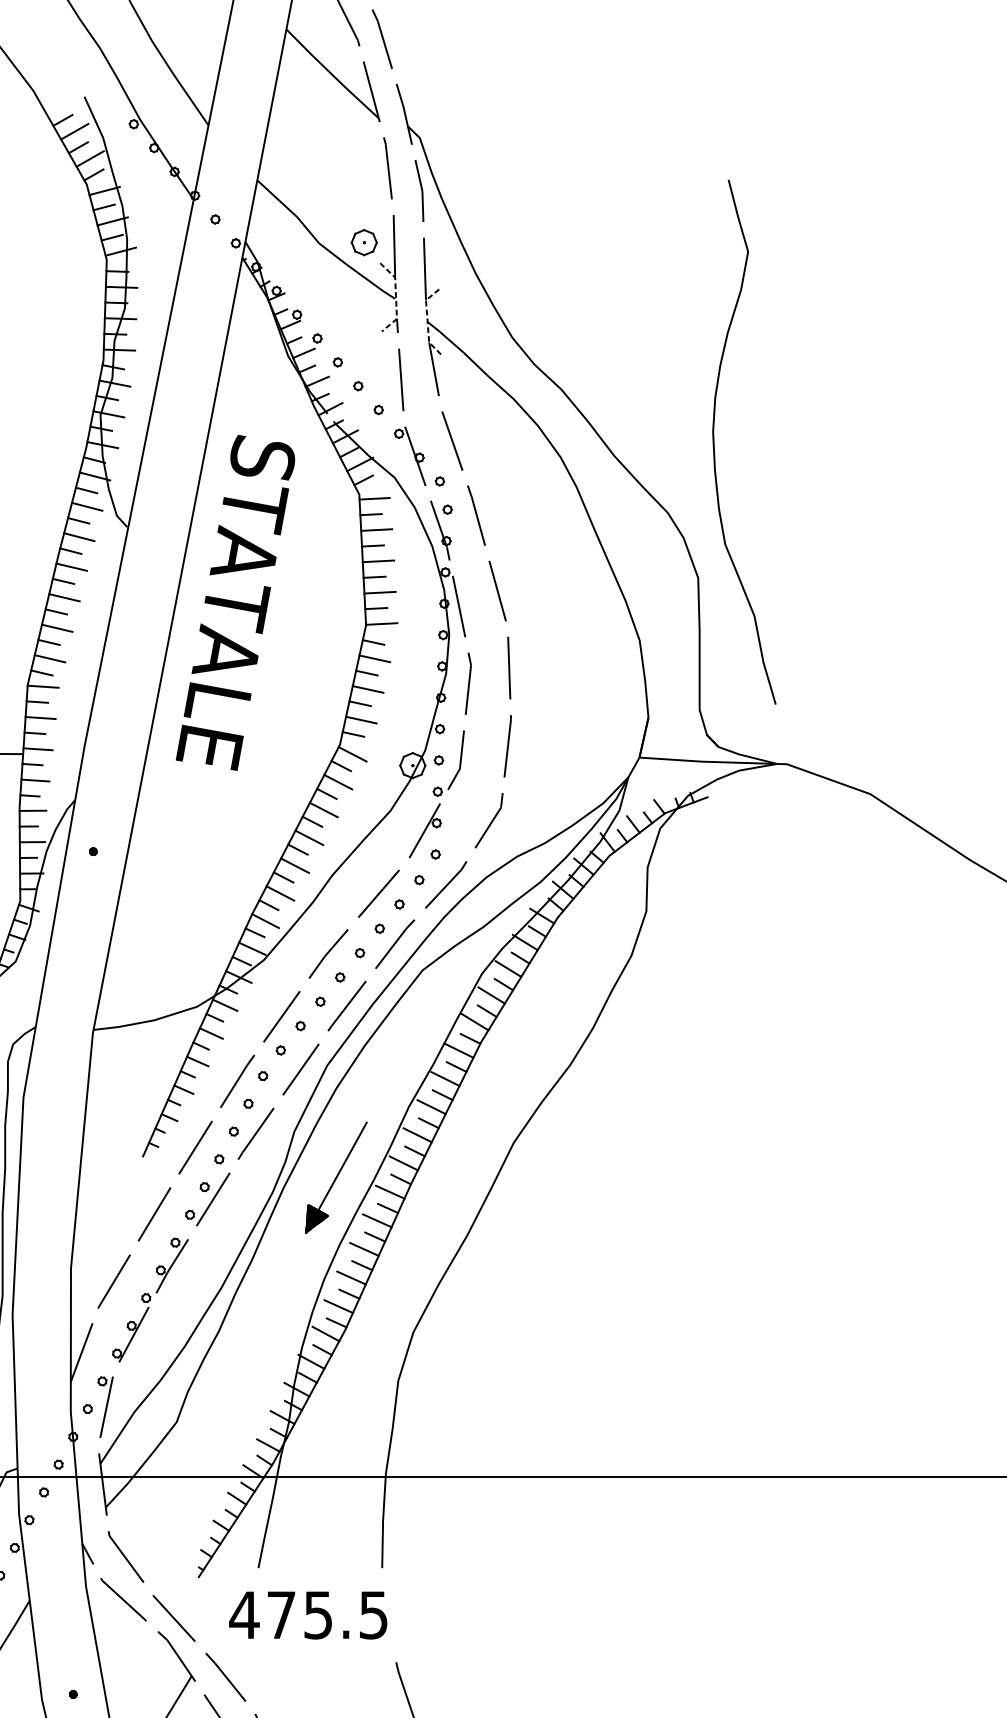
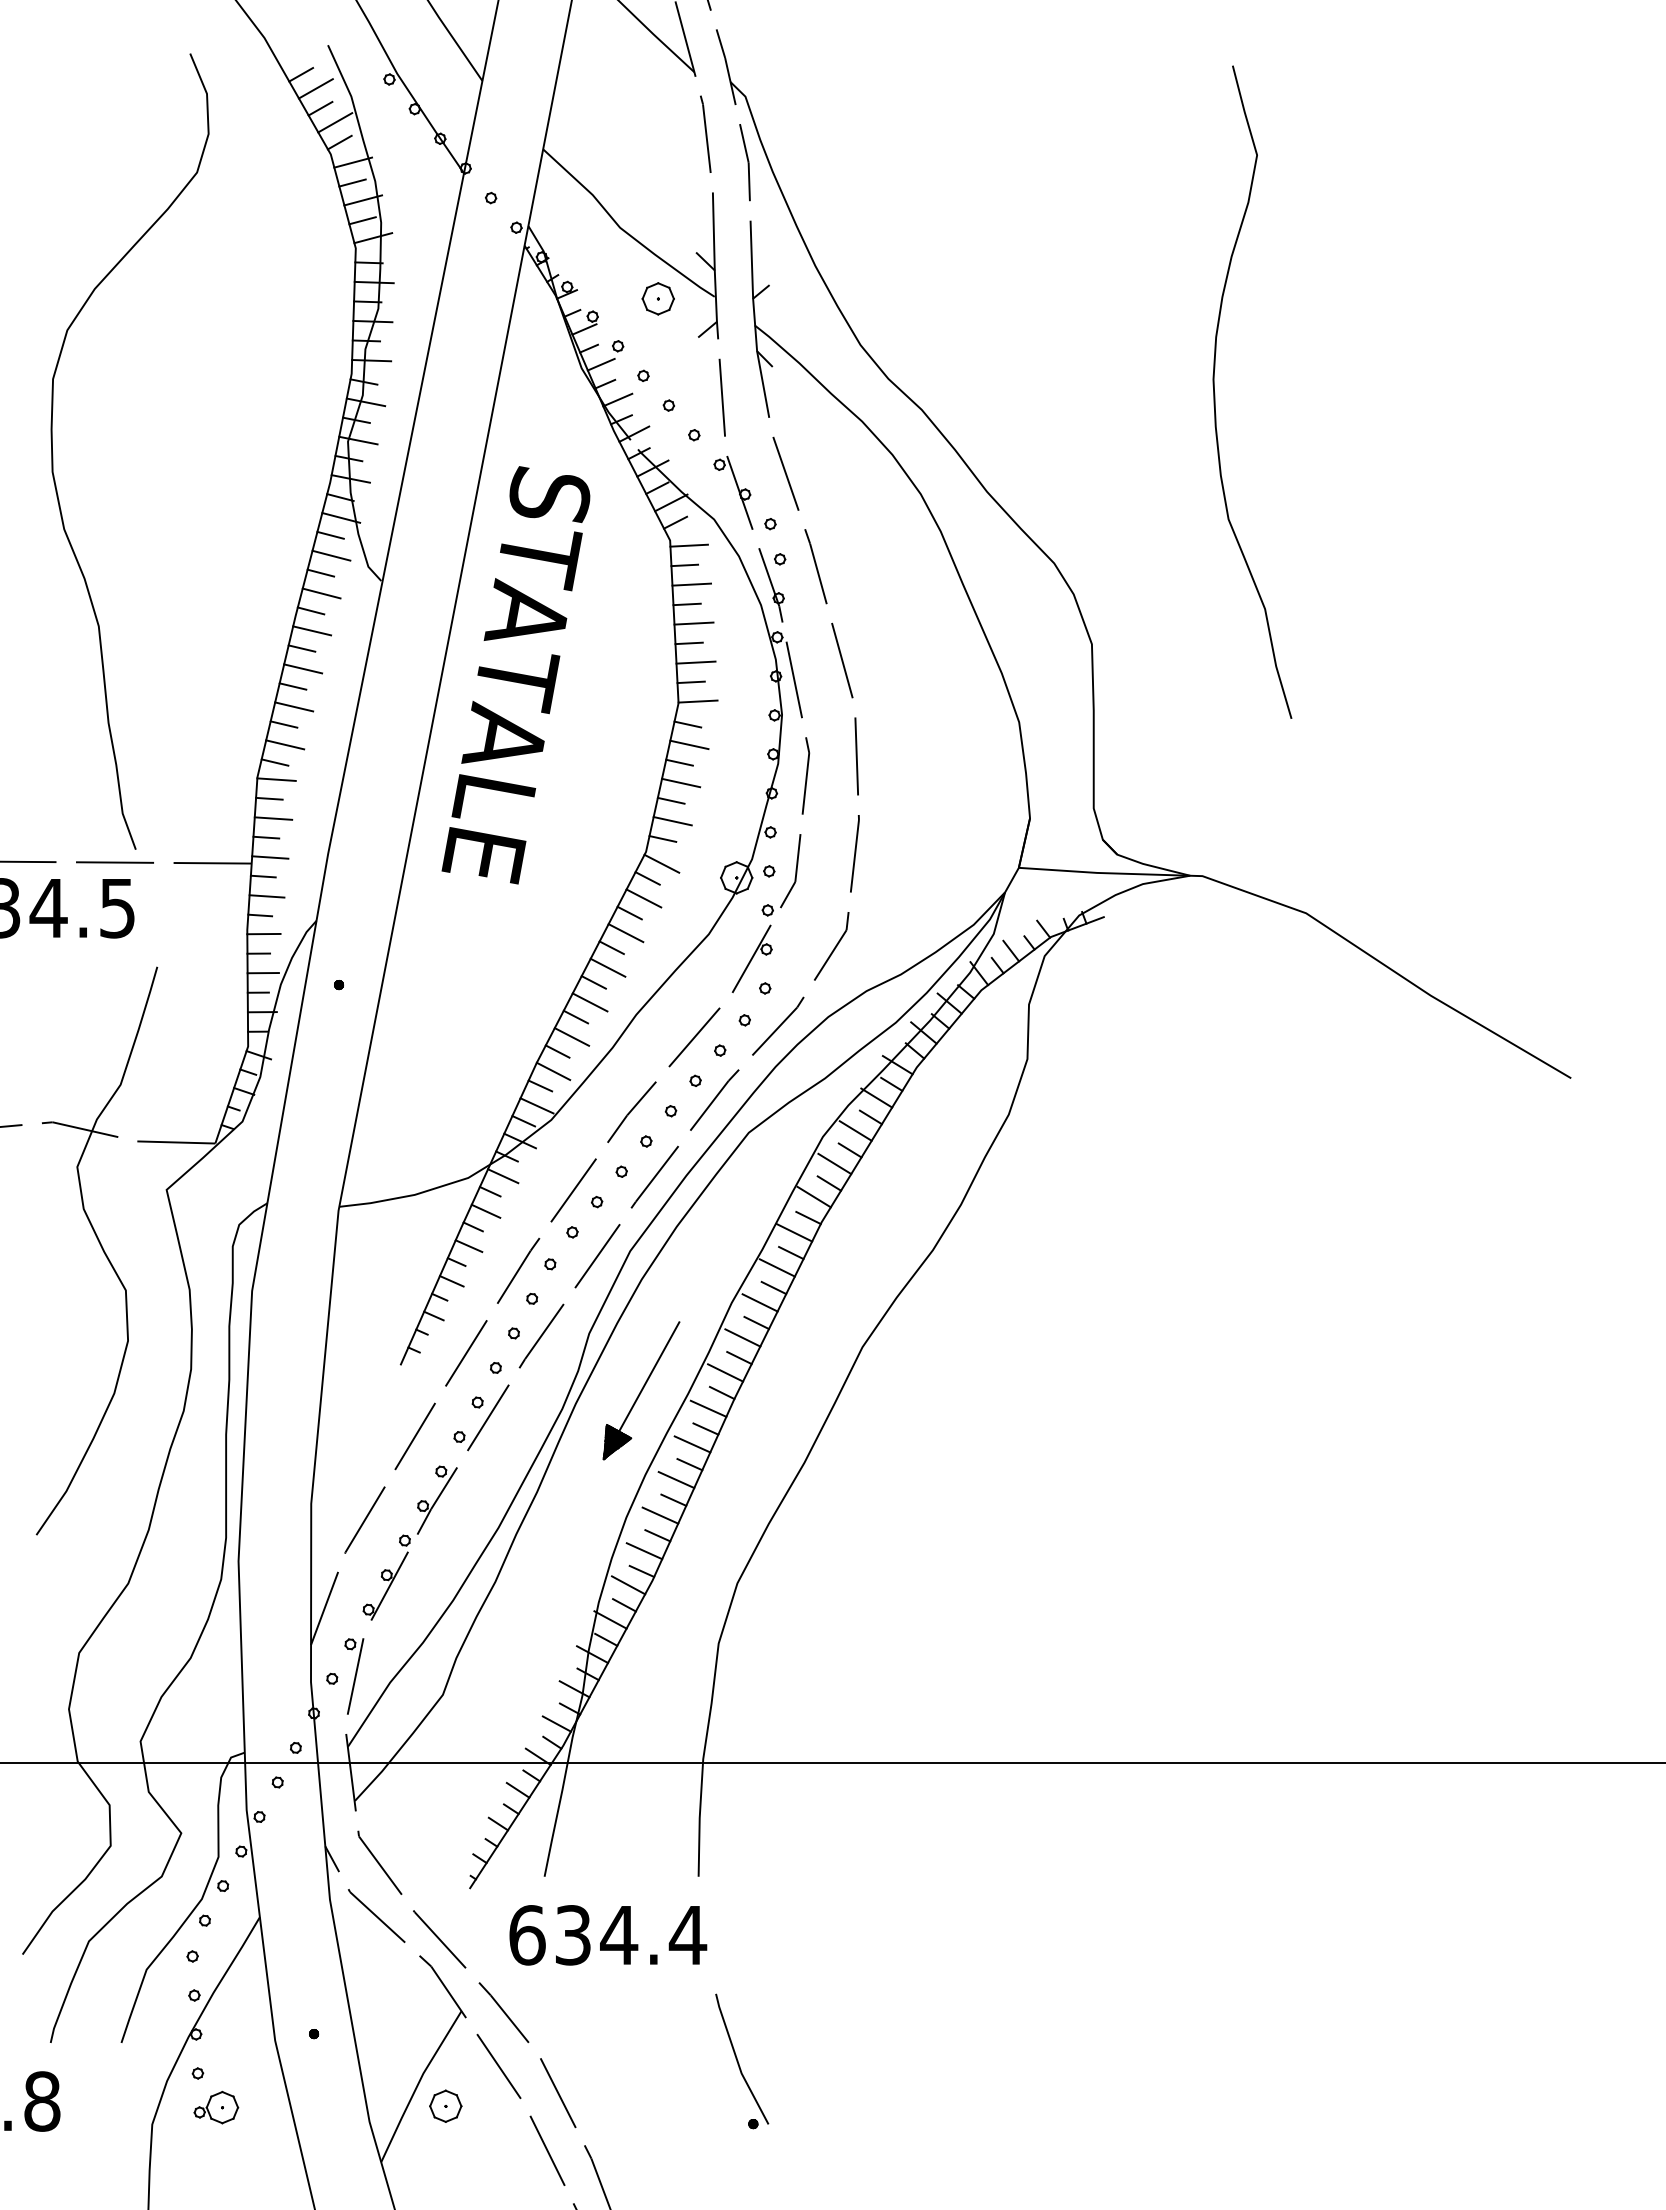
part: (363, 242) -> (657, 298), moved
line: (395, 298) -> (715, 296), dashed -> solid
line: (427, 321) -> (755, 325), dashed -> solid
curve: (714, 443) -> (1215, 393), moved
text: (309, 1615) -> (607, 1935), 475.5 -> 634.4

